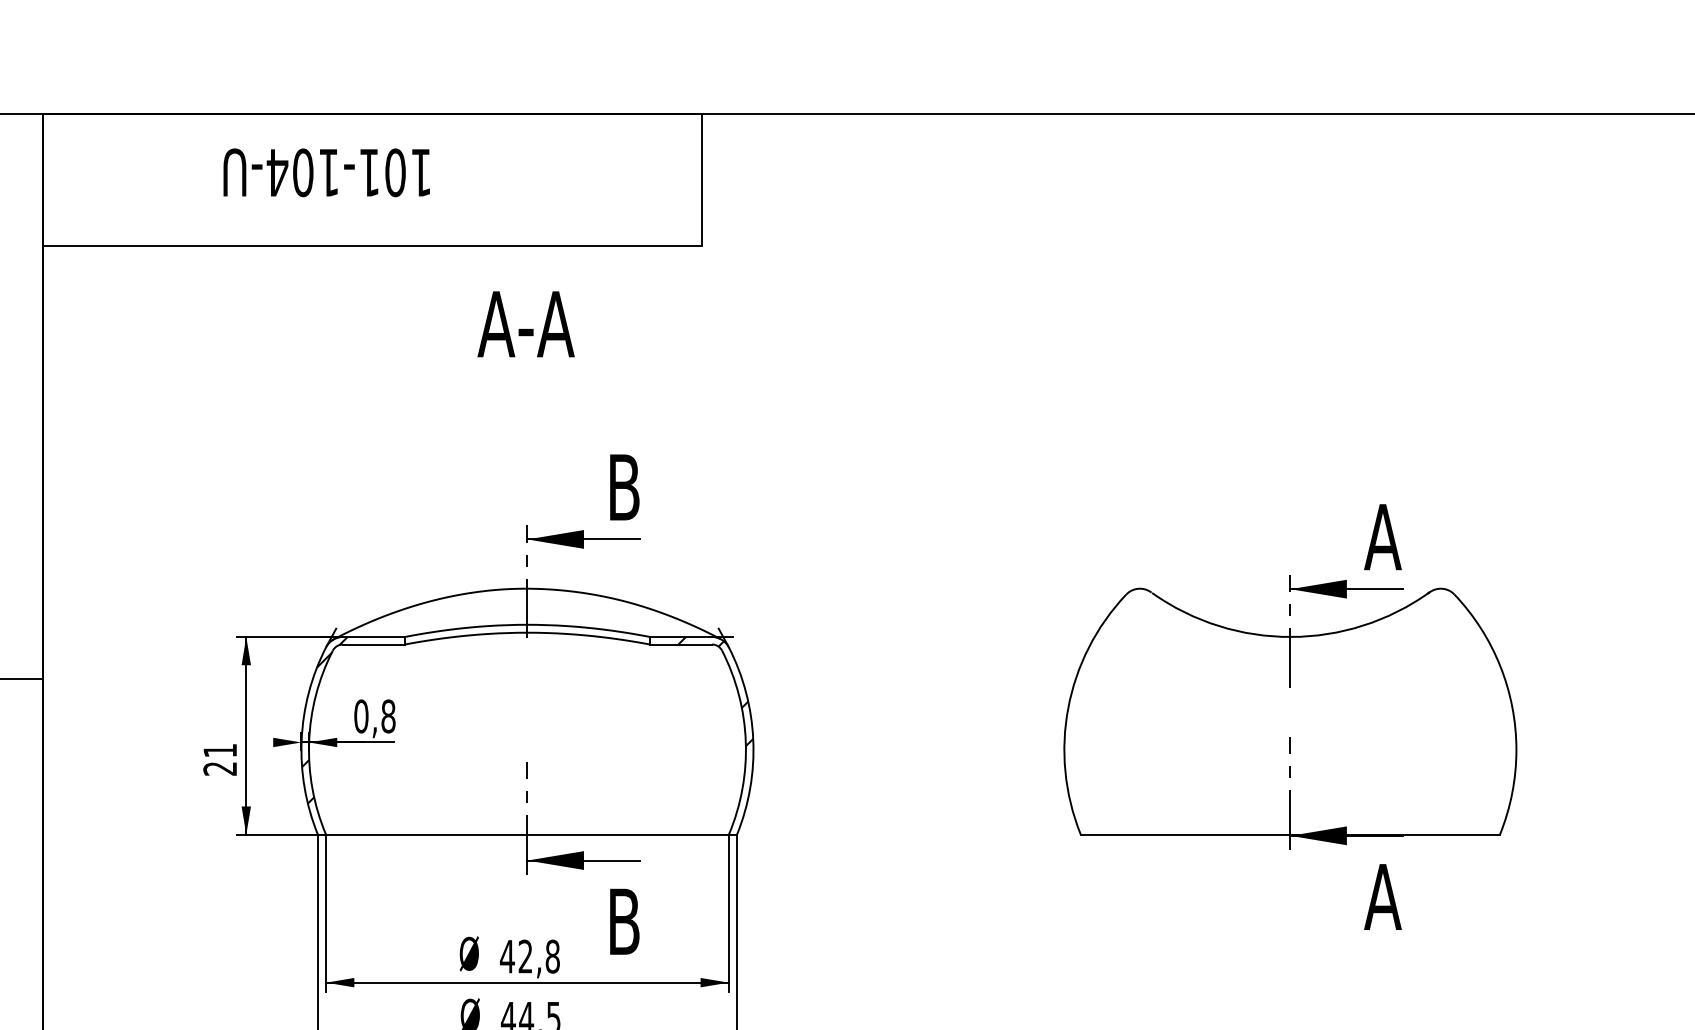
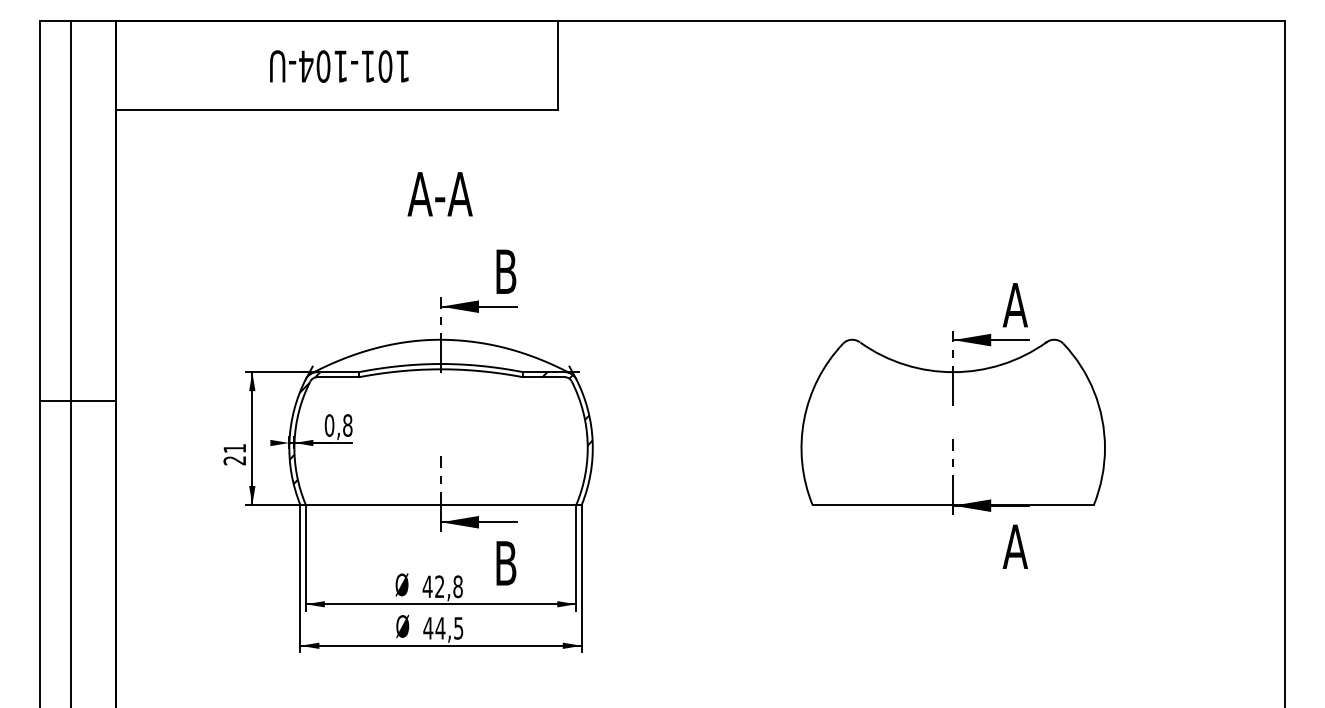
text: (327, 172) -> (339, 66), moved
text: (525, 324) -> (439, 194), moved

